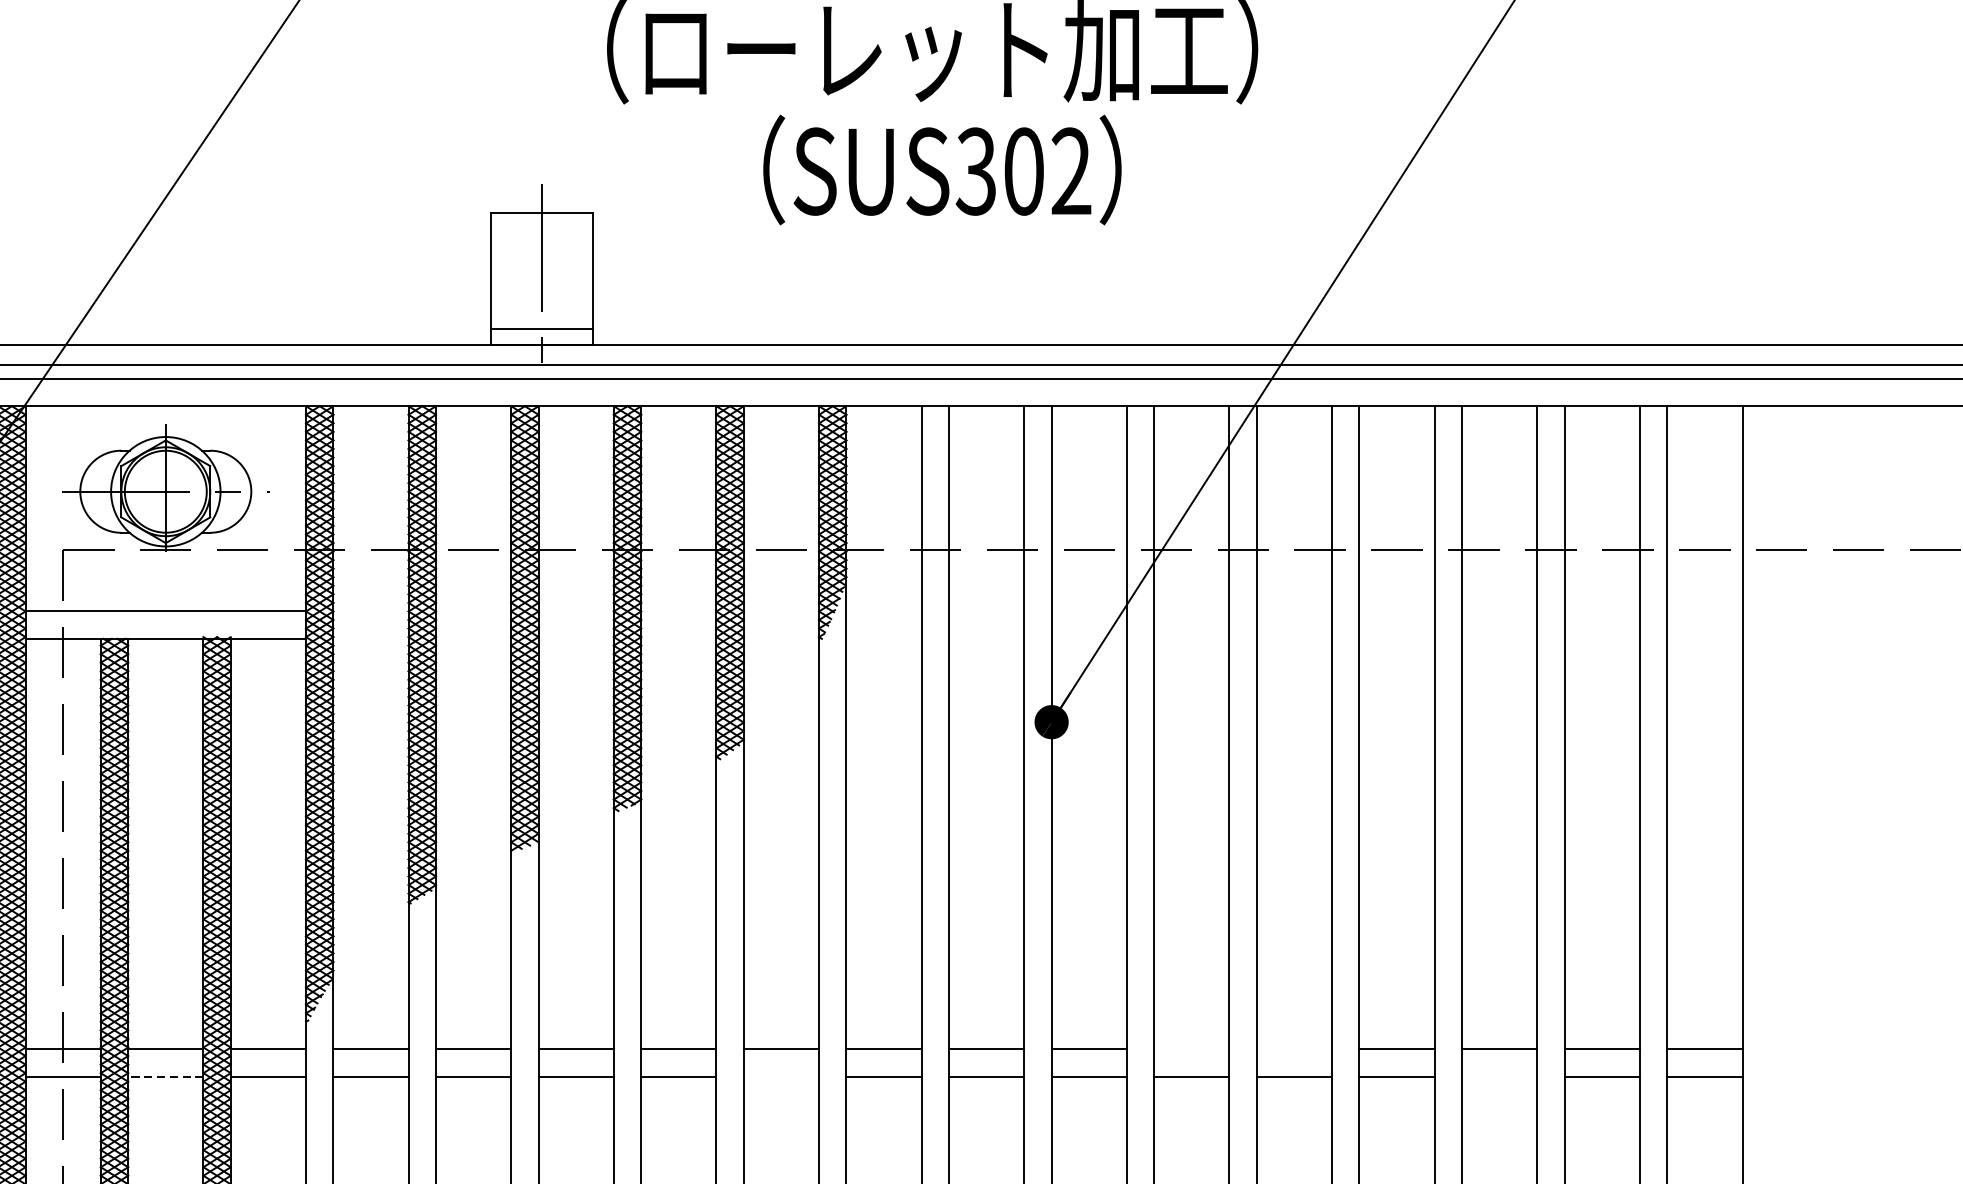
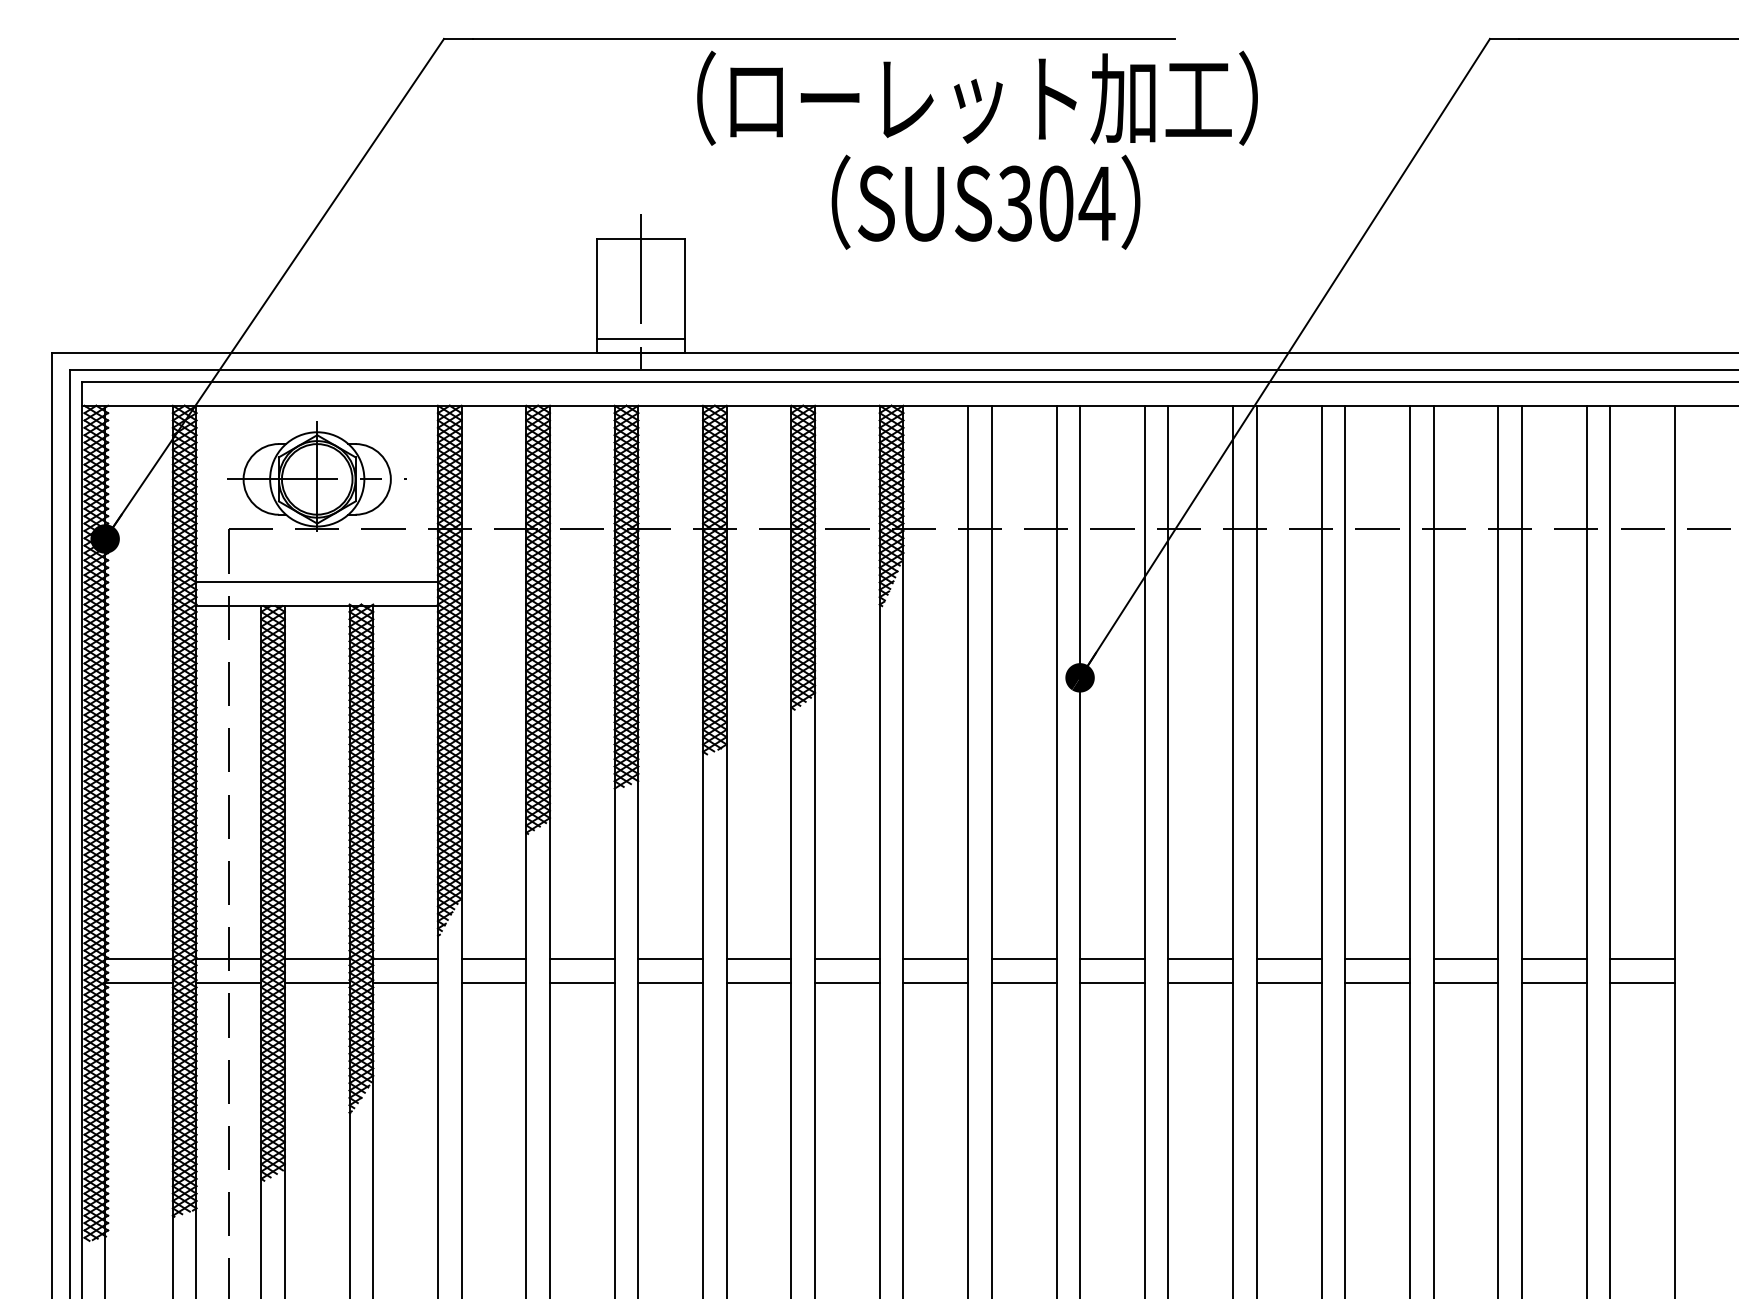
text: (1070, 170) -> (1096, 202), SUS302 -> SUS304
line: (1191, 1049) -> (1200, 959), added
line: (1293, 1049) -> (1288, 959), added
line: (164, 1077) -> (316, 983), dashed -> solid
line: (781, 1077) -> (847, 983), added
line: (1499, 1077) -> (1465, 983), added

